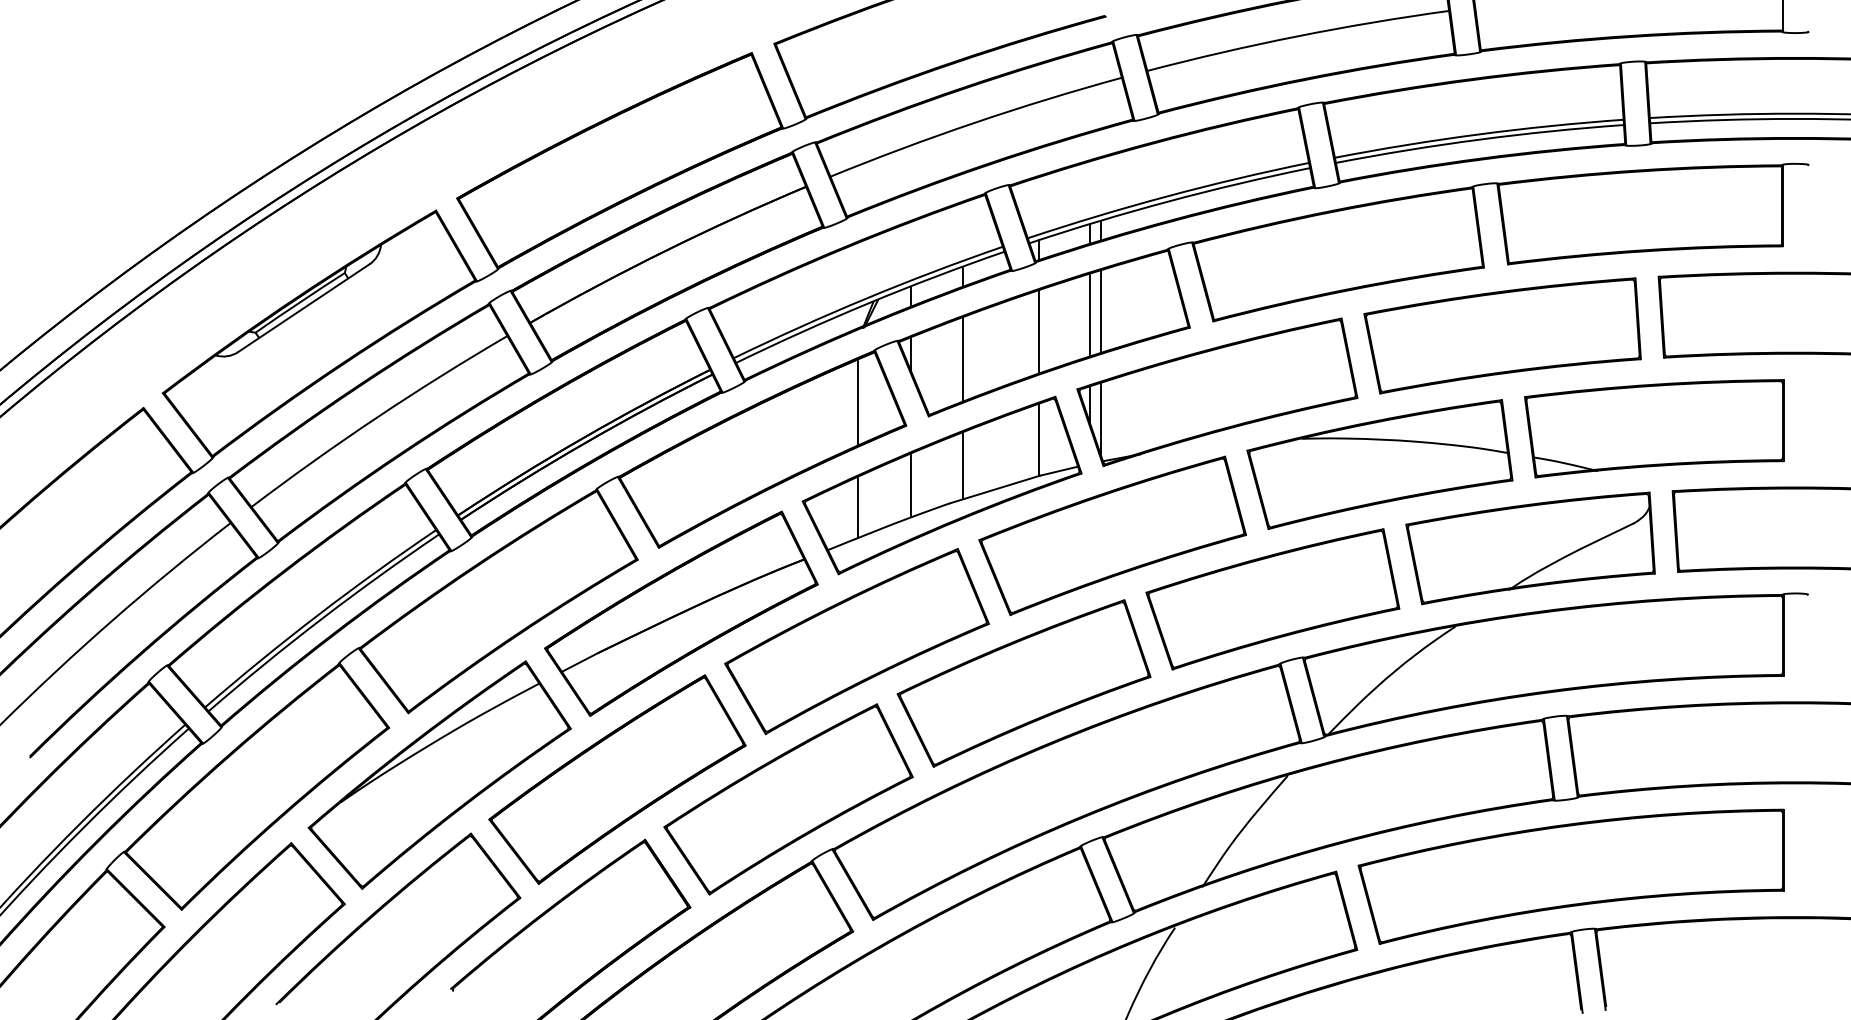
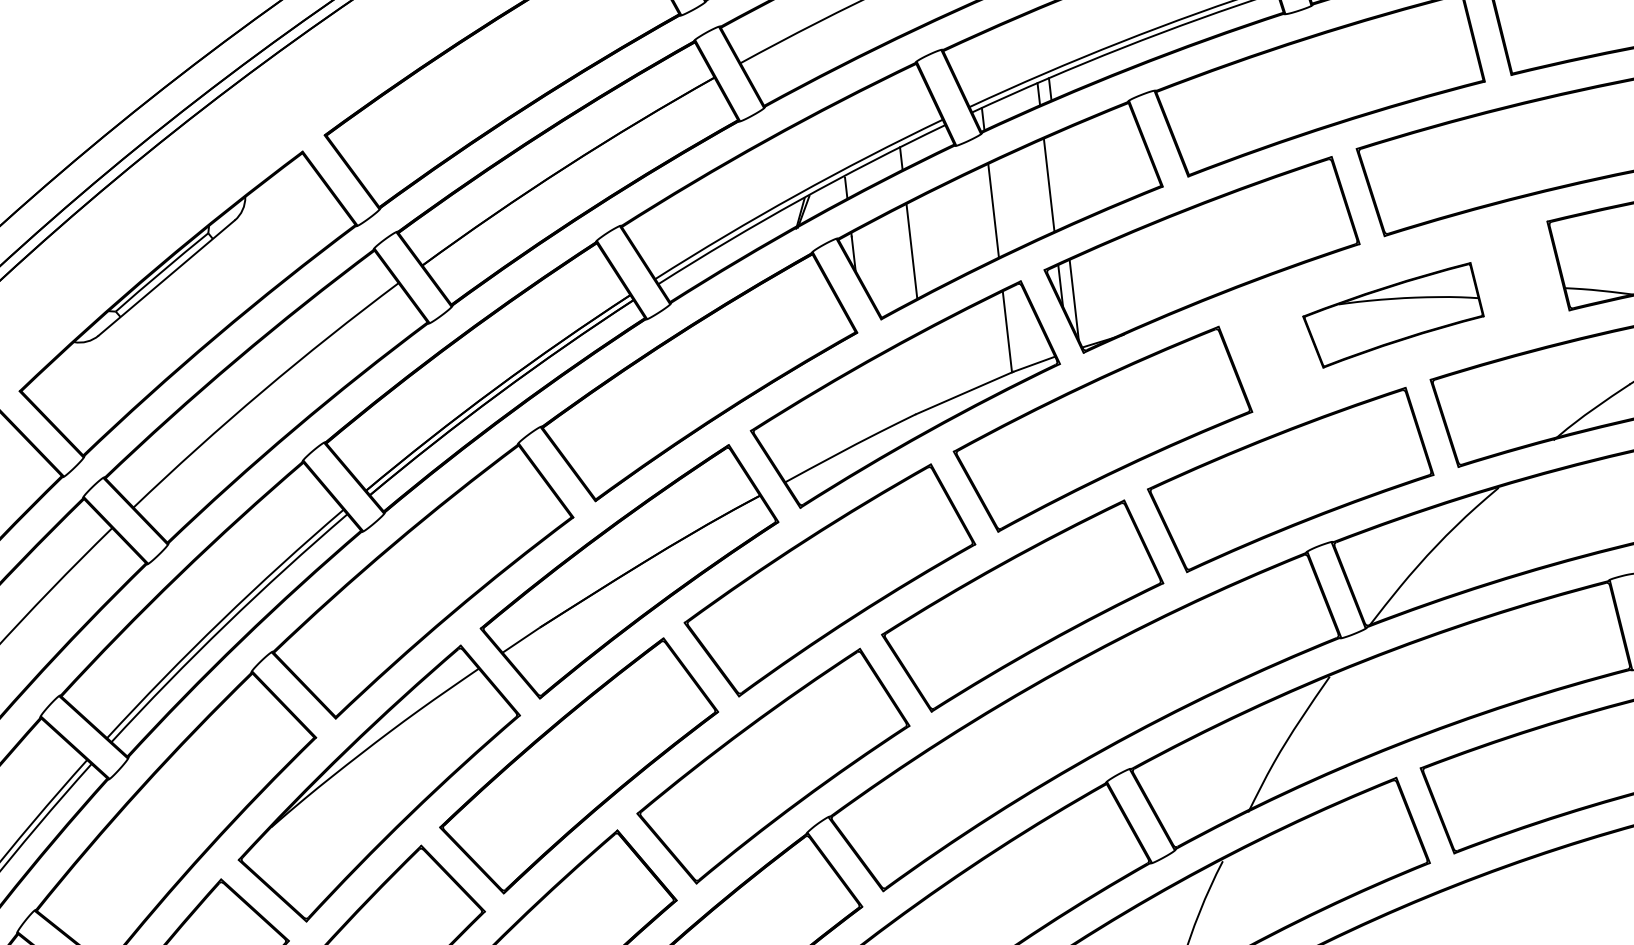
line: (1100, 311) -> (1060, 179), removed
line: (858, 402) -> (800, 312), removed
part: (1379, 464) -> (1392, 315), size x0.6
line: (962, 465) -> (925, 370), removed
line: (911, 485) -> (870, 399), removed
line: (858, 507) -> (814, 430), removed

